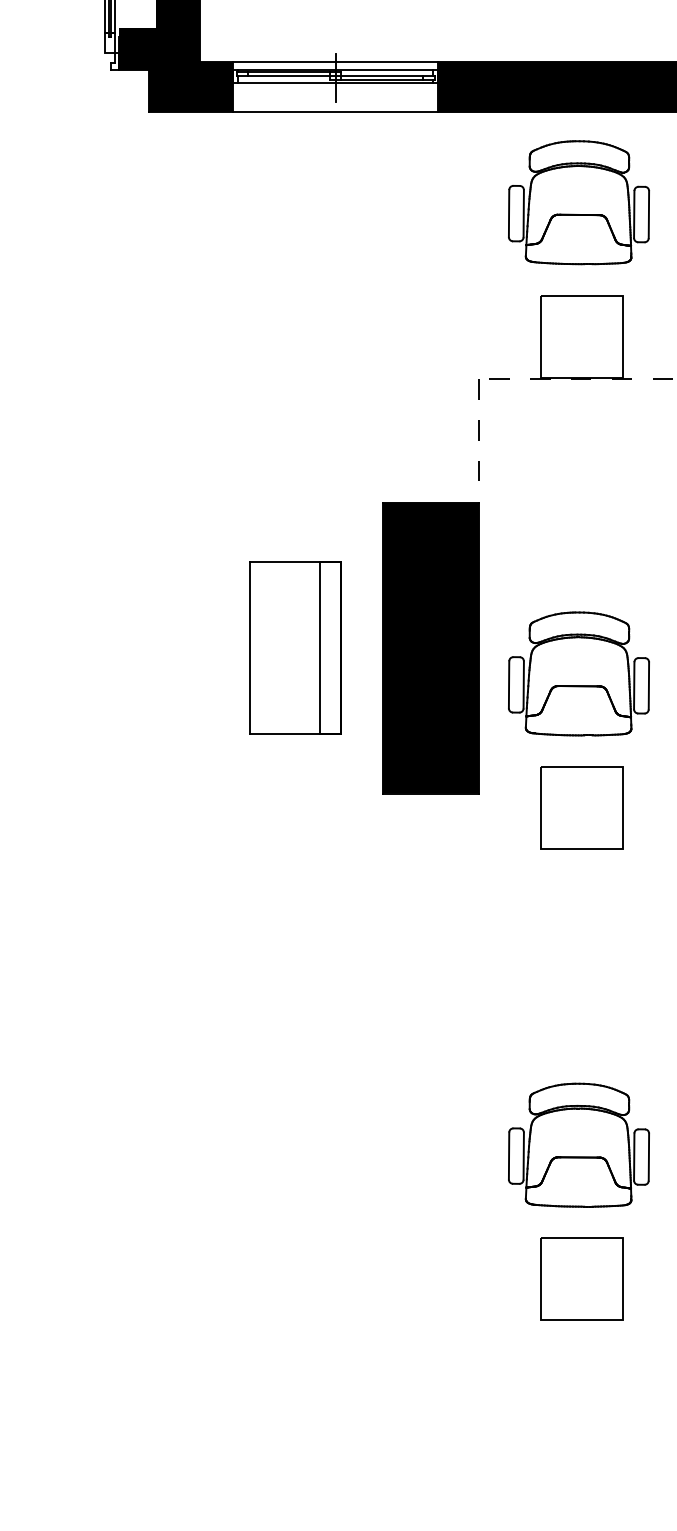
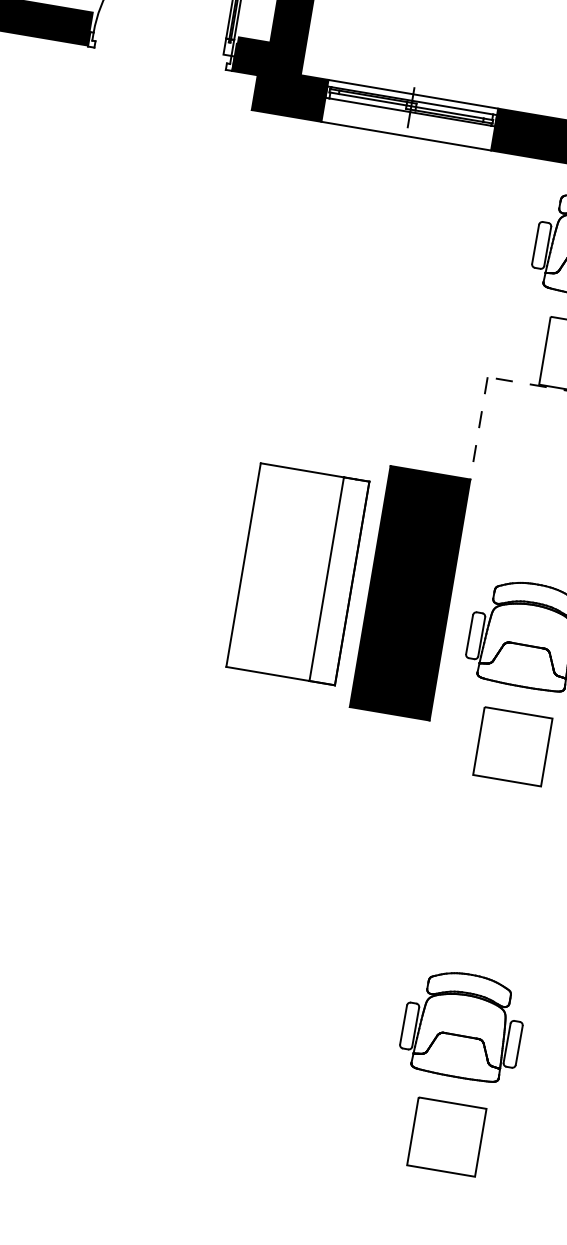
part: (295, 647) -> (297, 573), size x1.43

